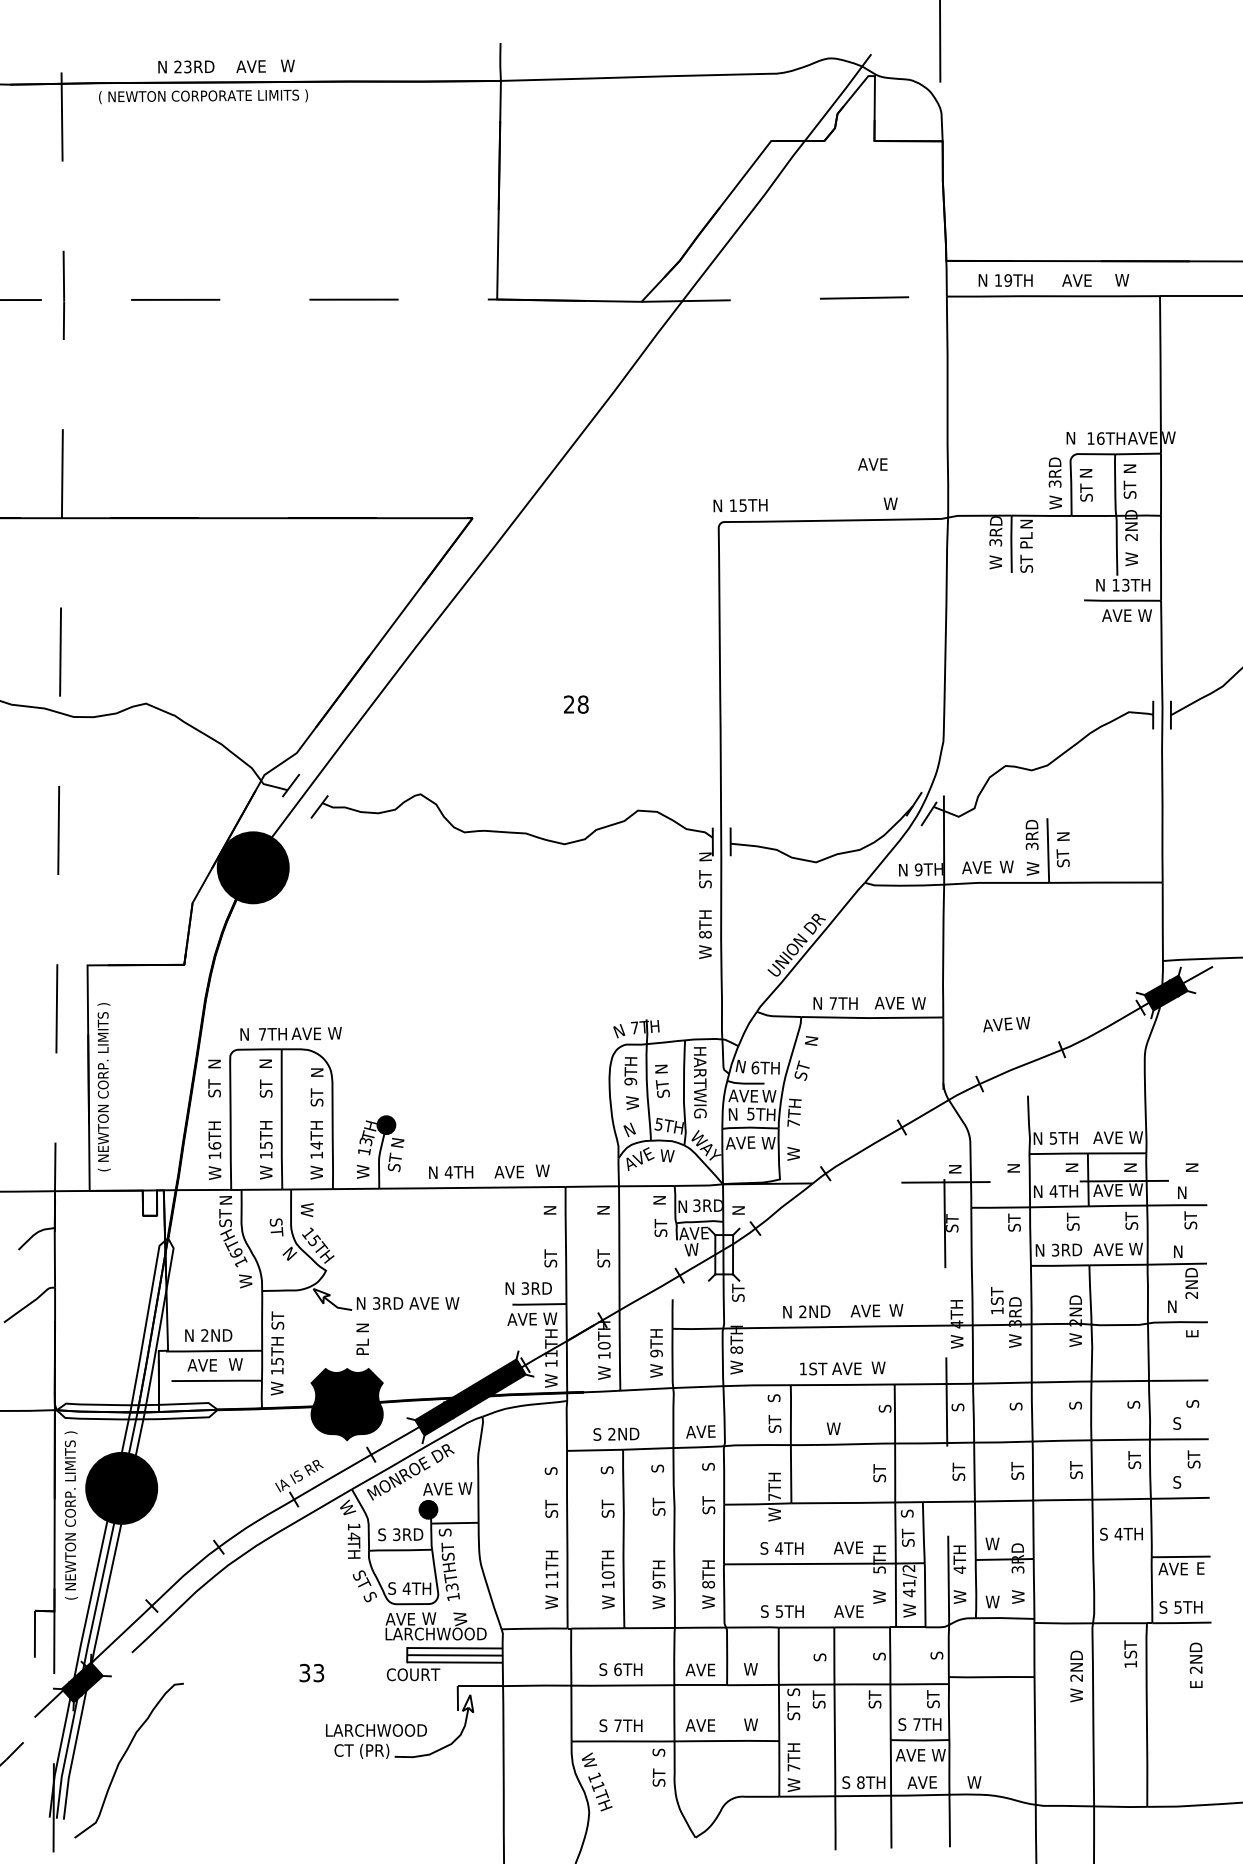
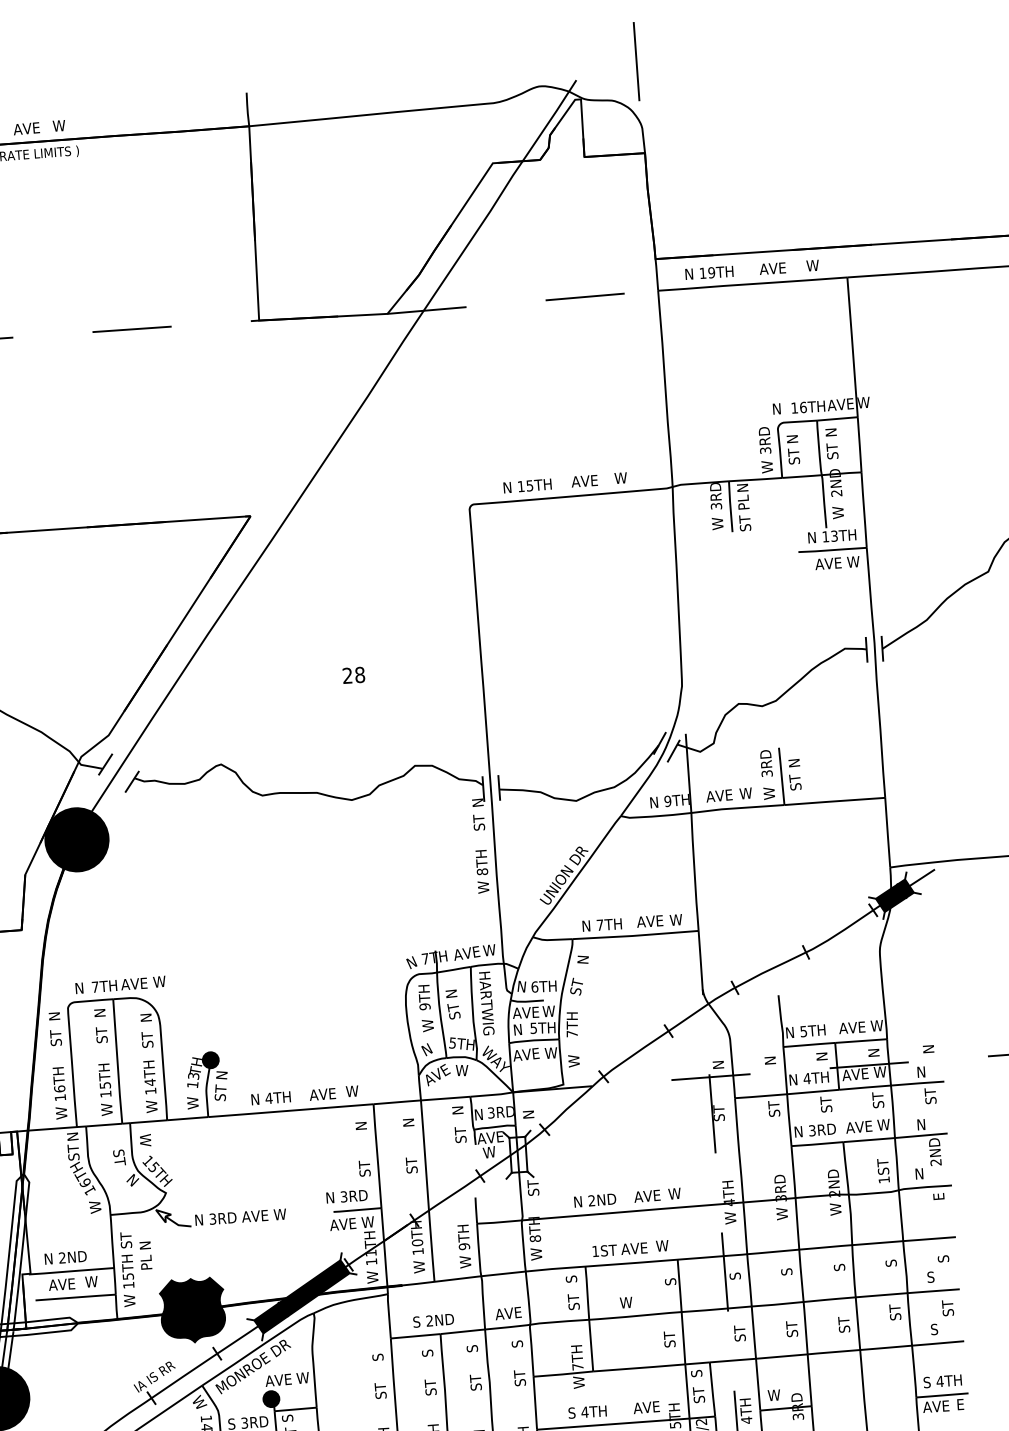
text: (872, 464) -> (584, 481), moved
text: (740, 505) -> (527, 485), moved
text: (1006, 1024) -> (474, 952), moved
text: (997, 1300) -> (883, 1170), moved
text: (362, 1338) -> (145, 1254), moved
text: (1121, 1533) -> (942, 1380), moved

